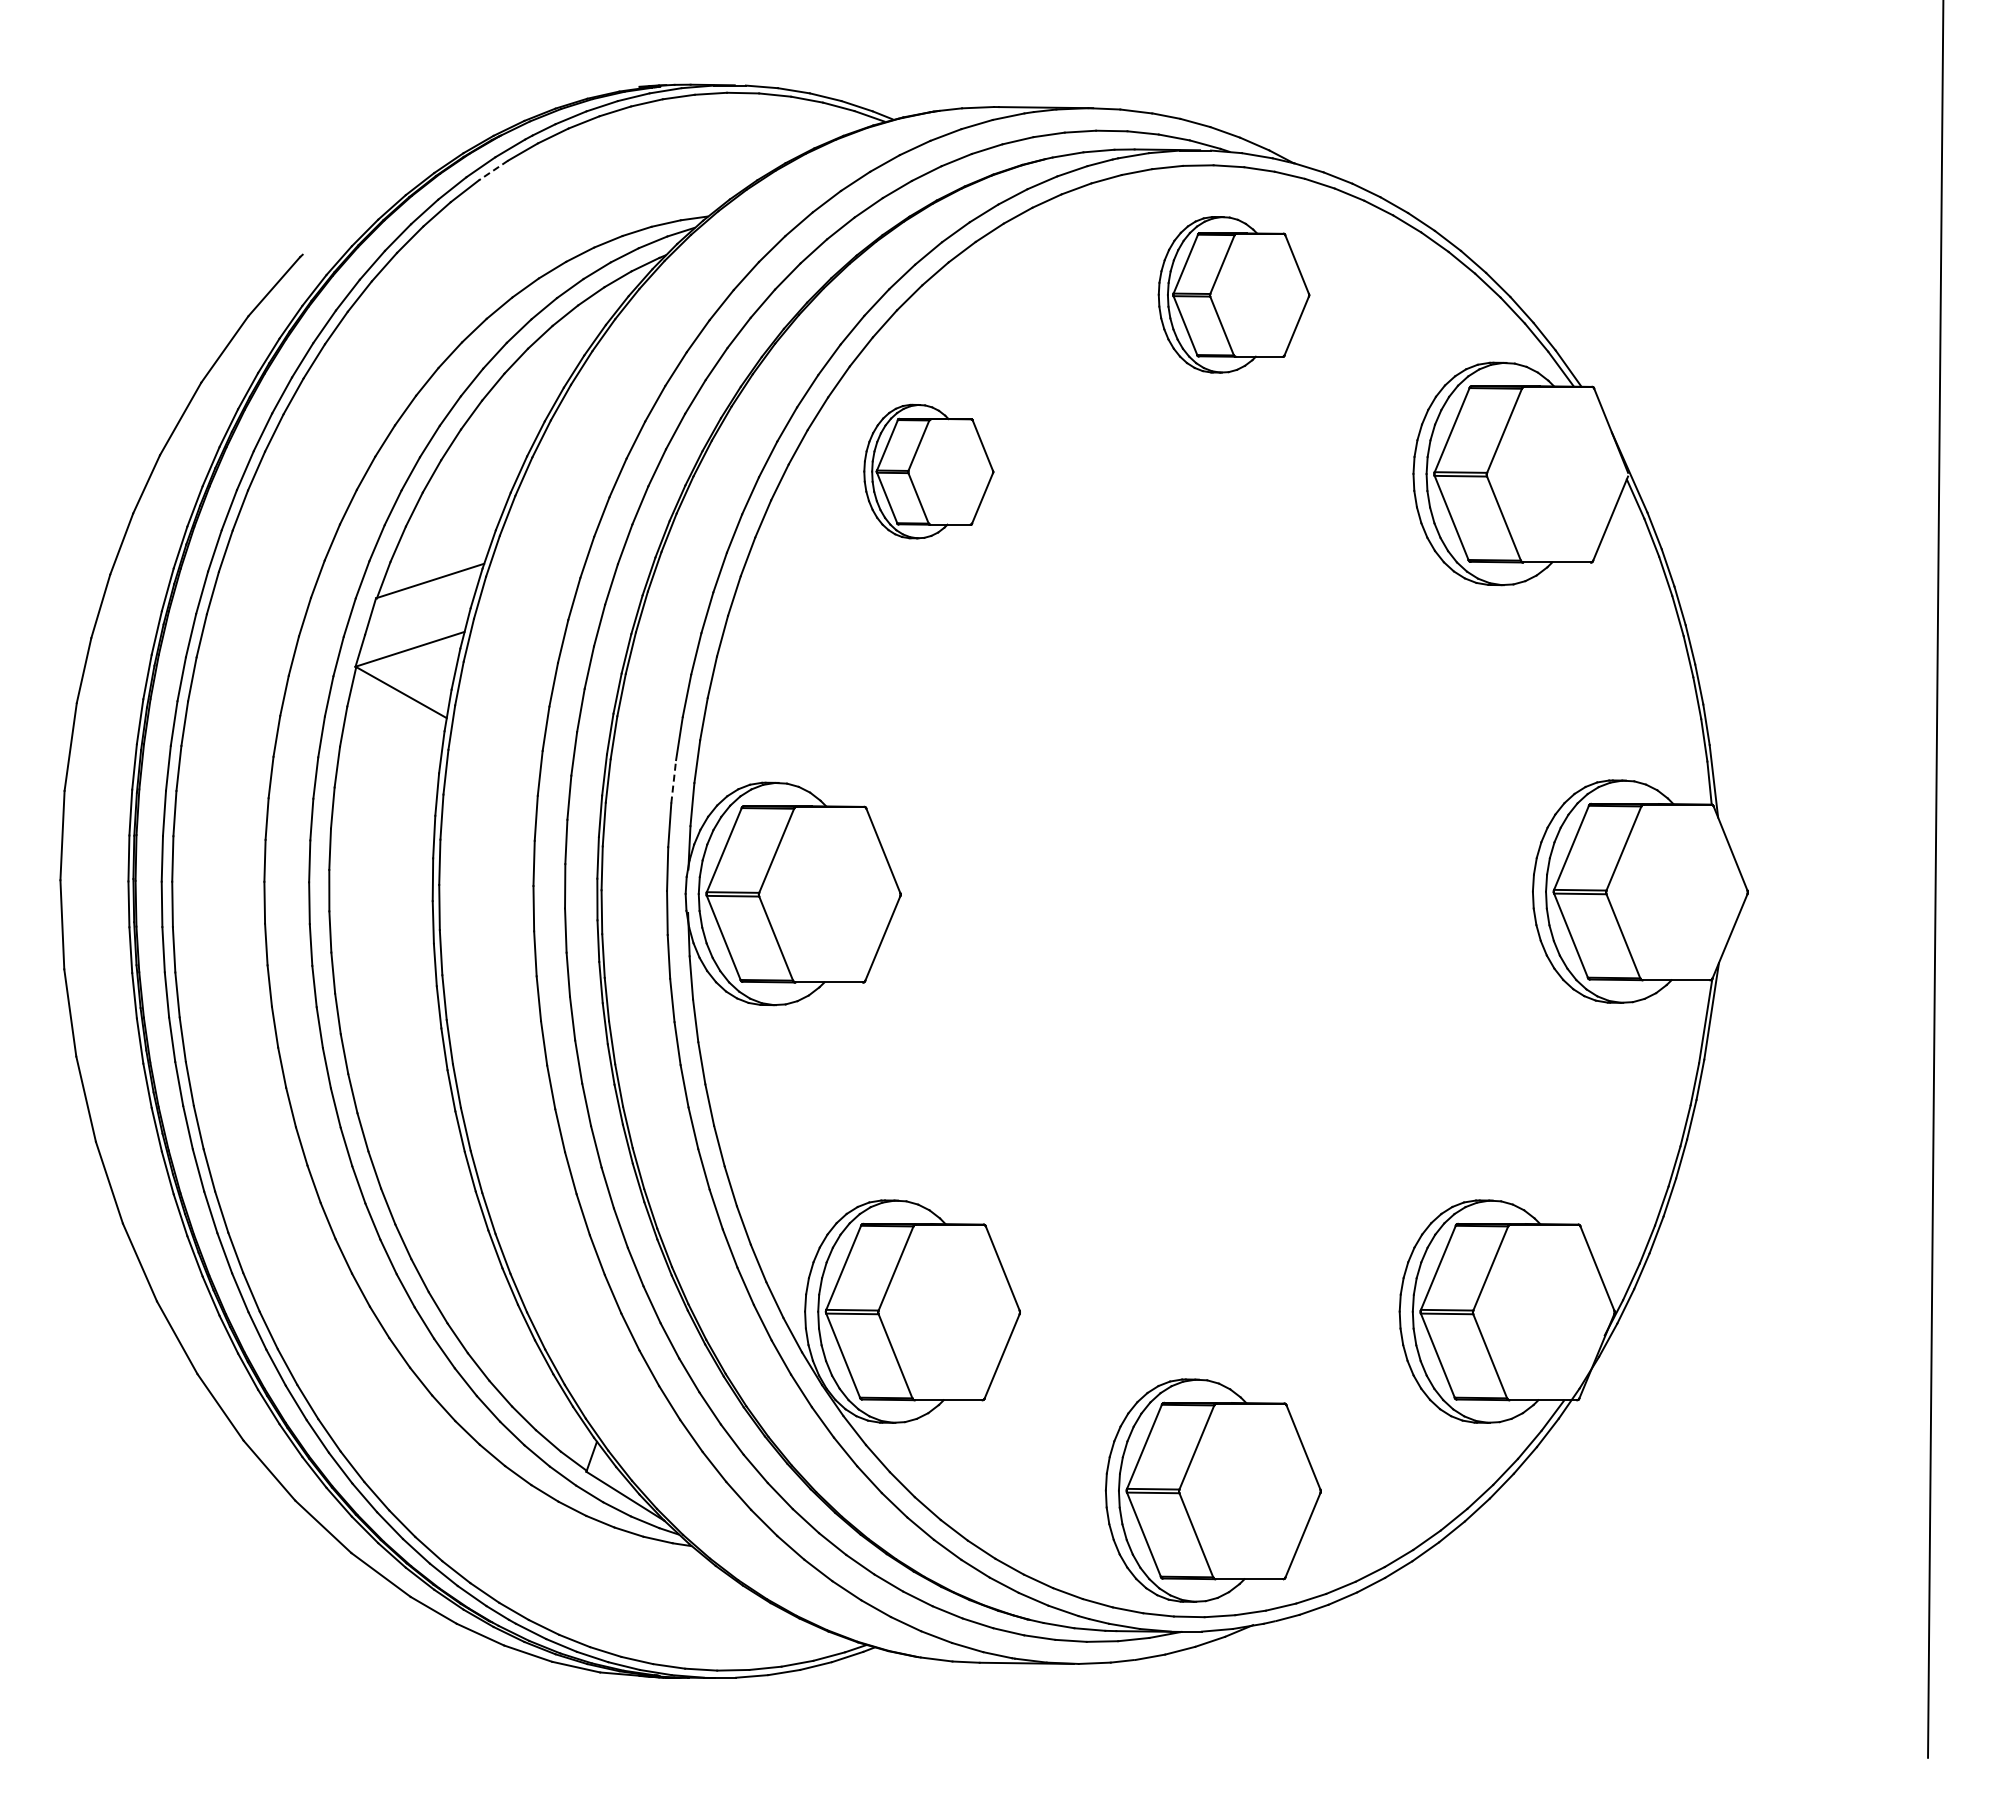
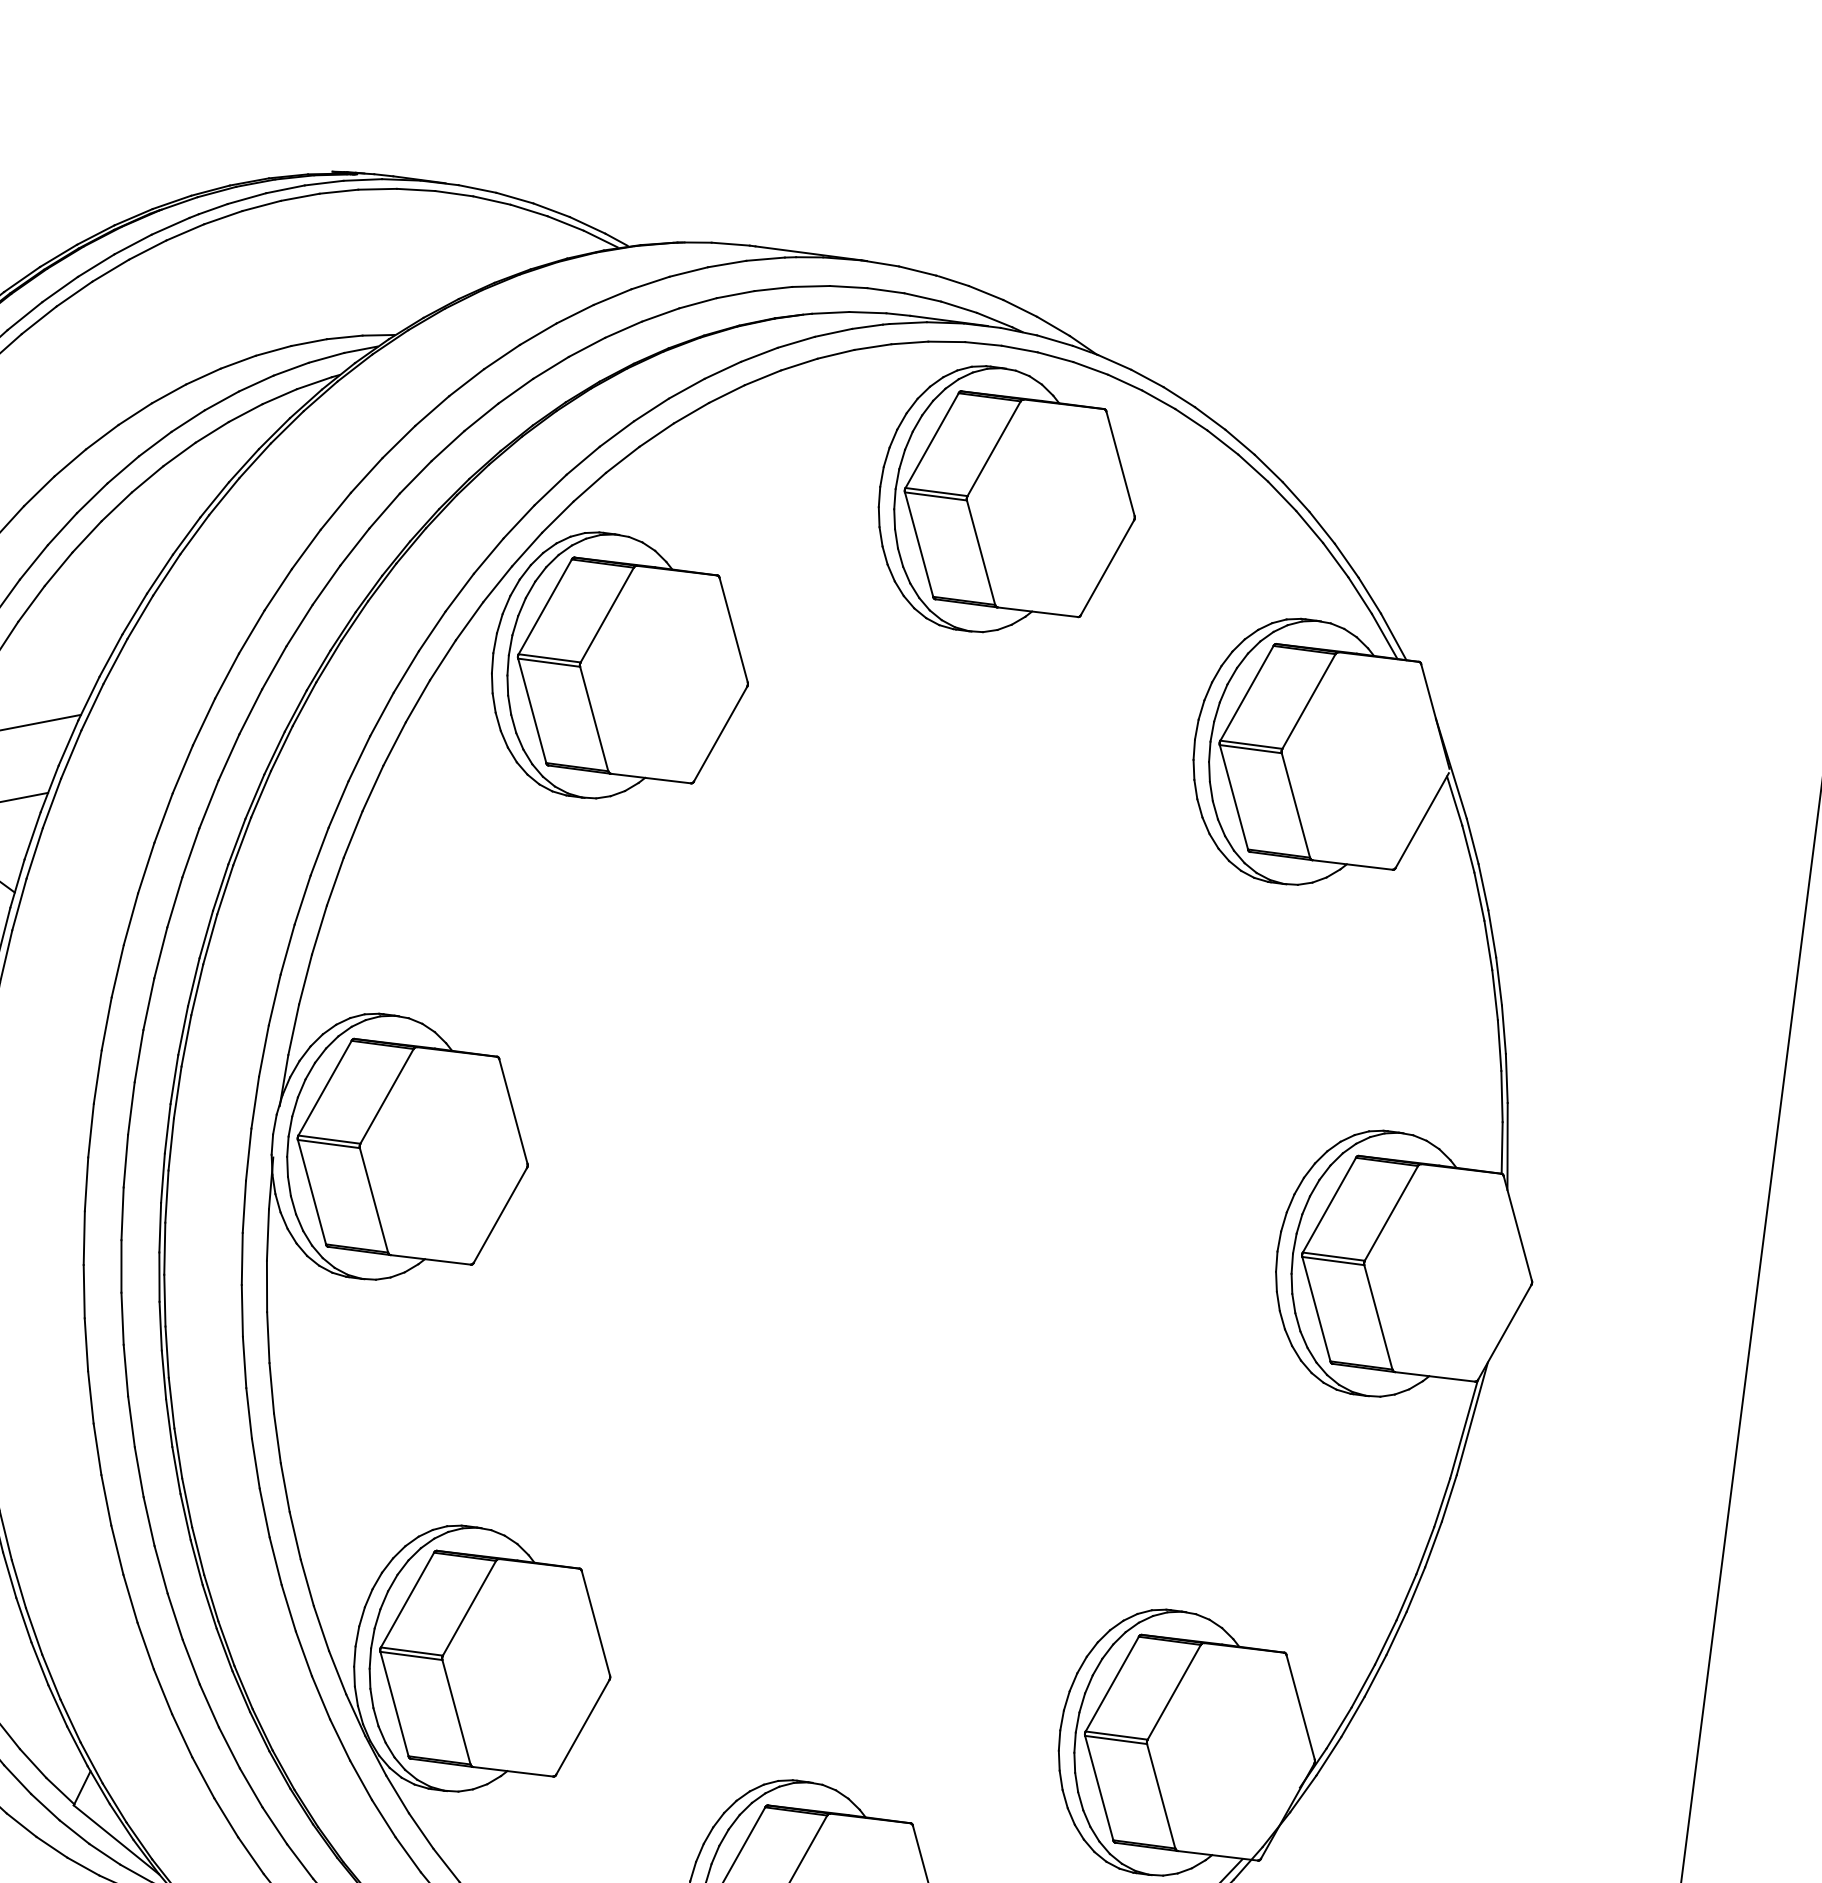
line: (493, 170) -> (147, 250), dashed -> solid
part: (1233, 294) -> (1007, 501), size x1.43
part: (928, 471) -> (620, 668), size x1.67
line: (673, 781) -> (274, 999), dashed -> solid

